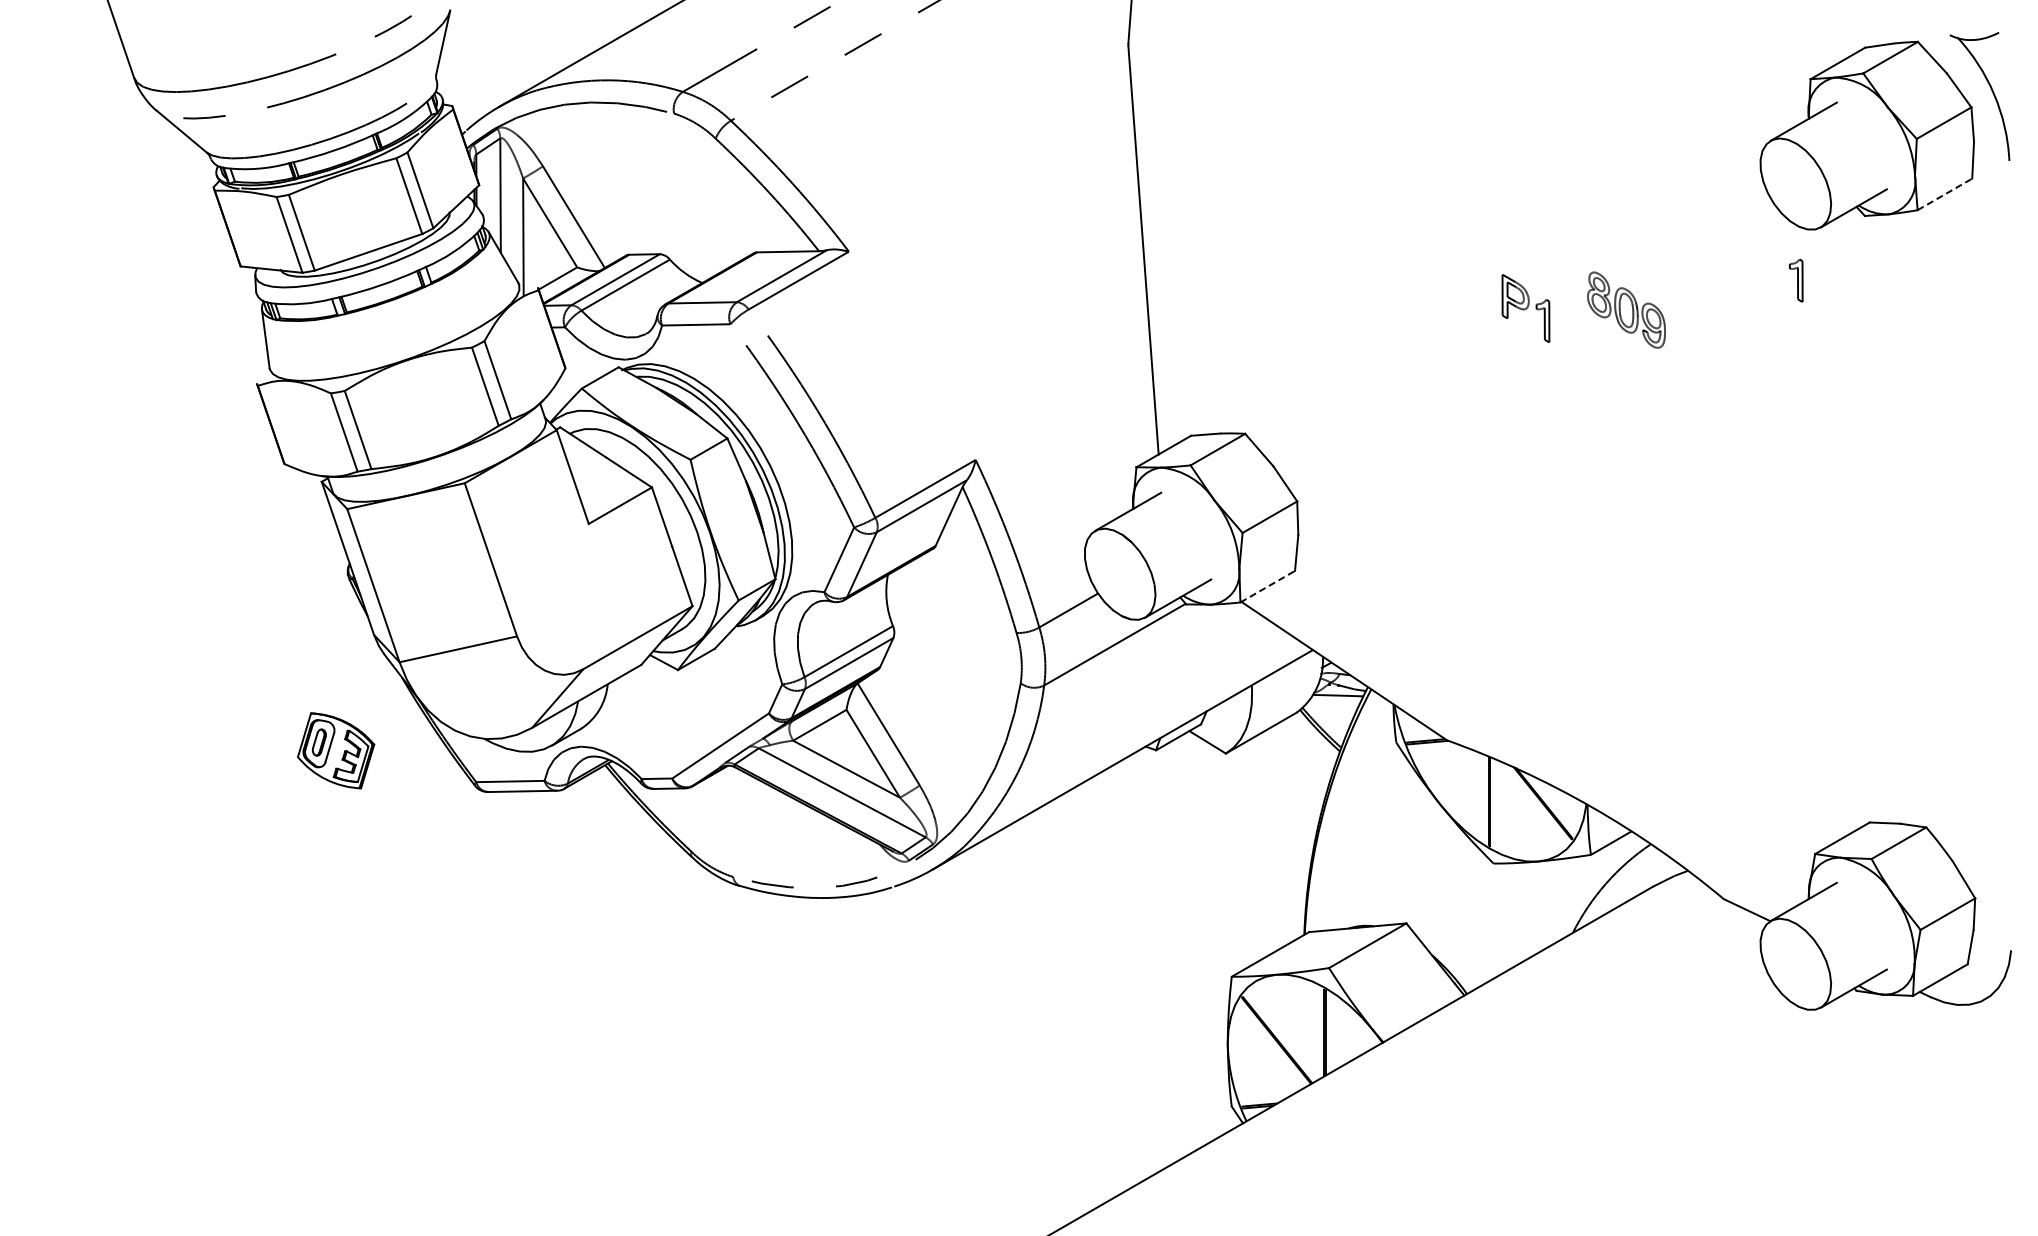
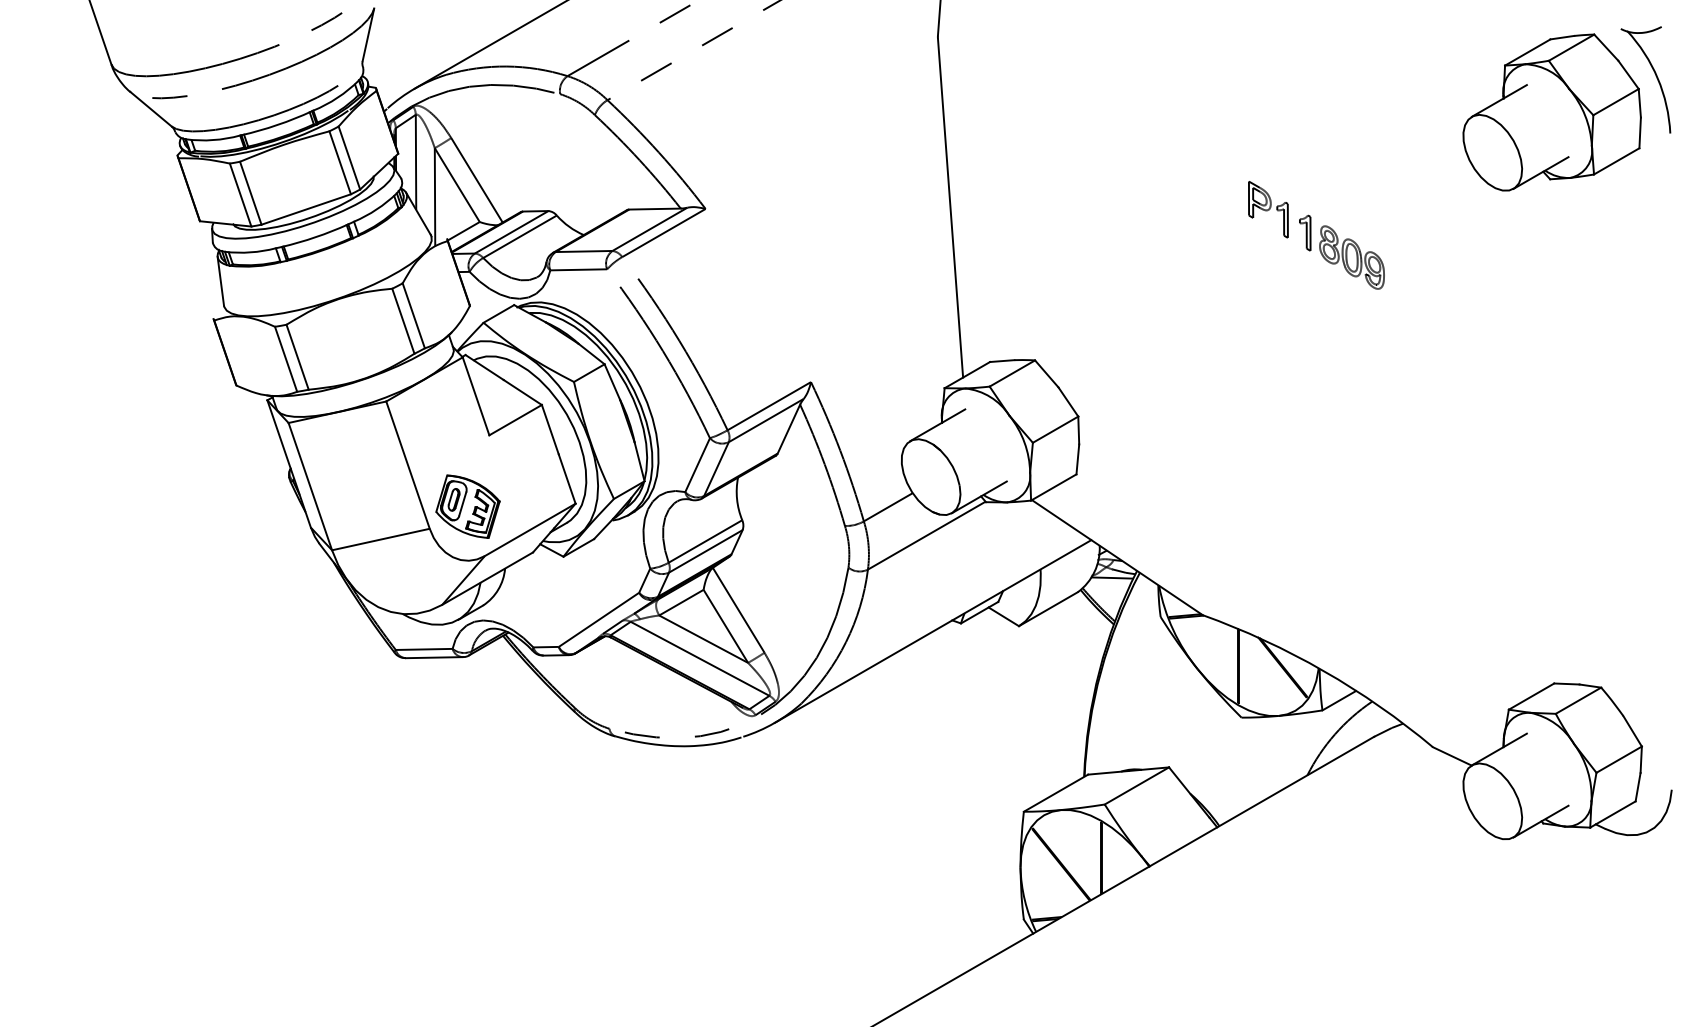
line: (1944, 194) -> (1616, 161), dashed -> solid
part: (1796, 280) -> (1305, 232), moved
part: (1525, 308) -> (1268, 209), moved
line: (1267, 586) -> (1053, 487), dashed -> solid
part: (336, 750) -> (468, 506), moved

